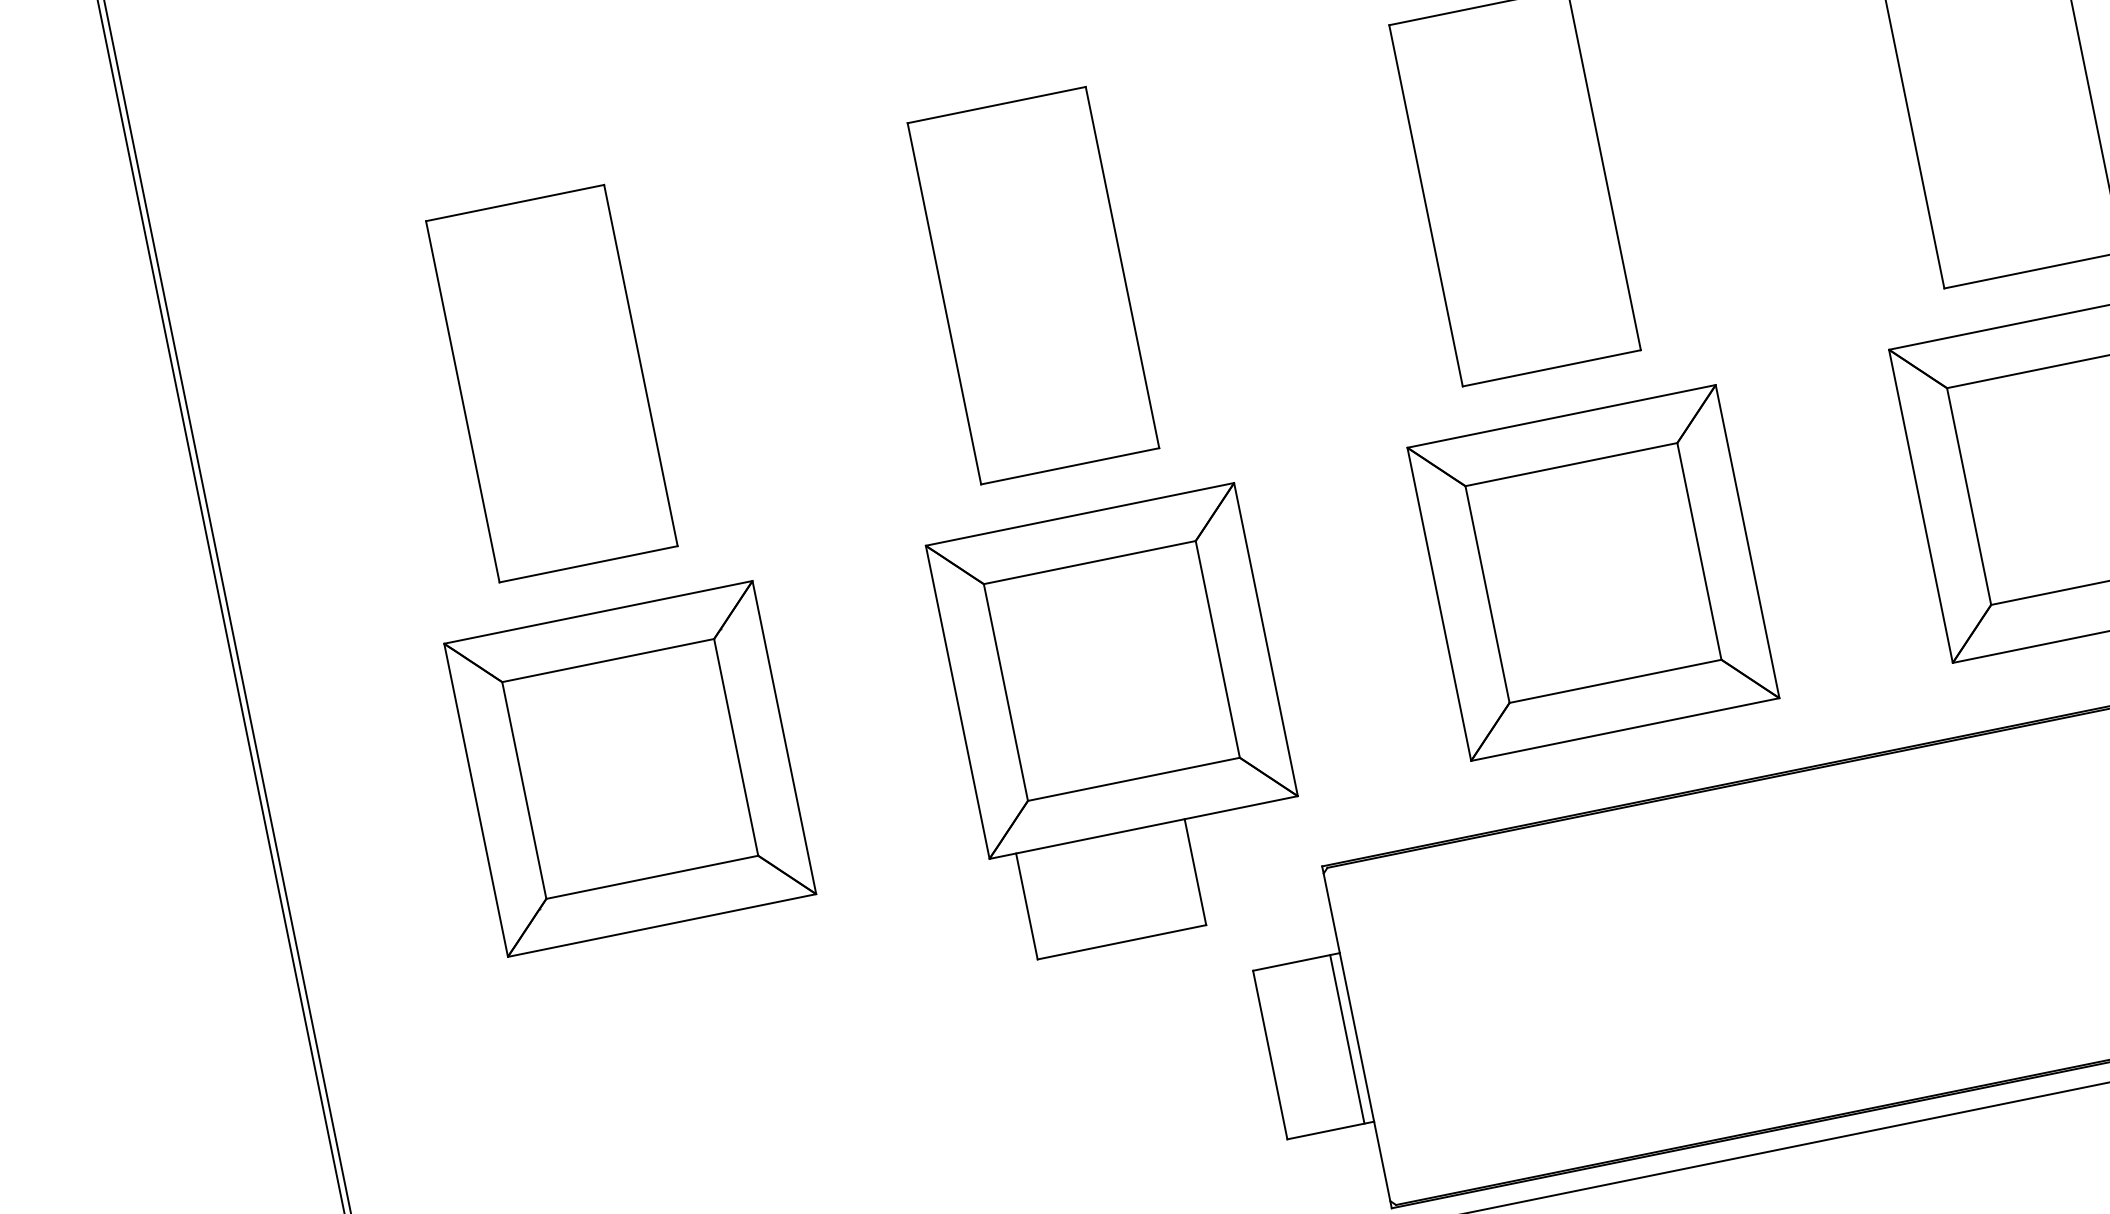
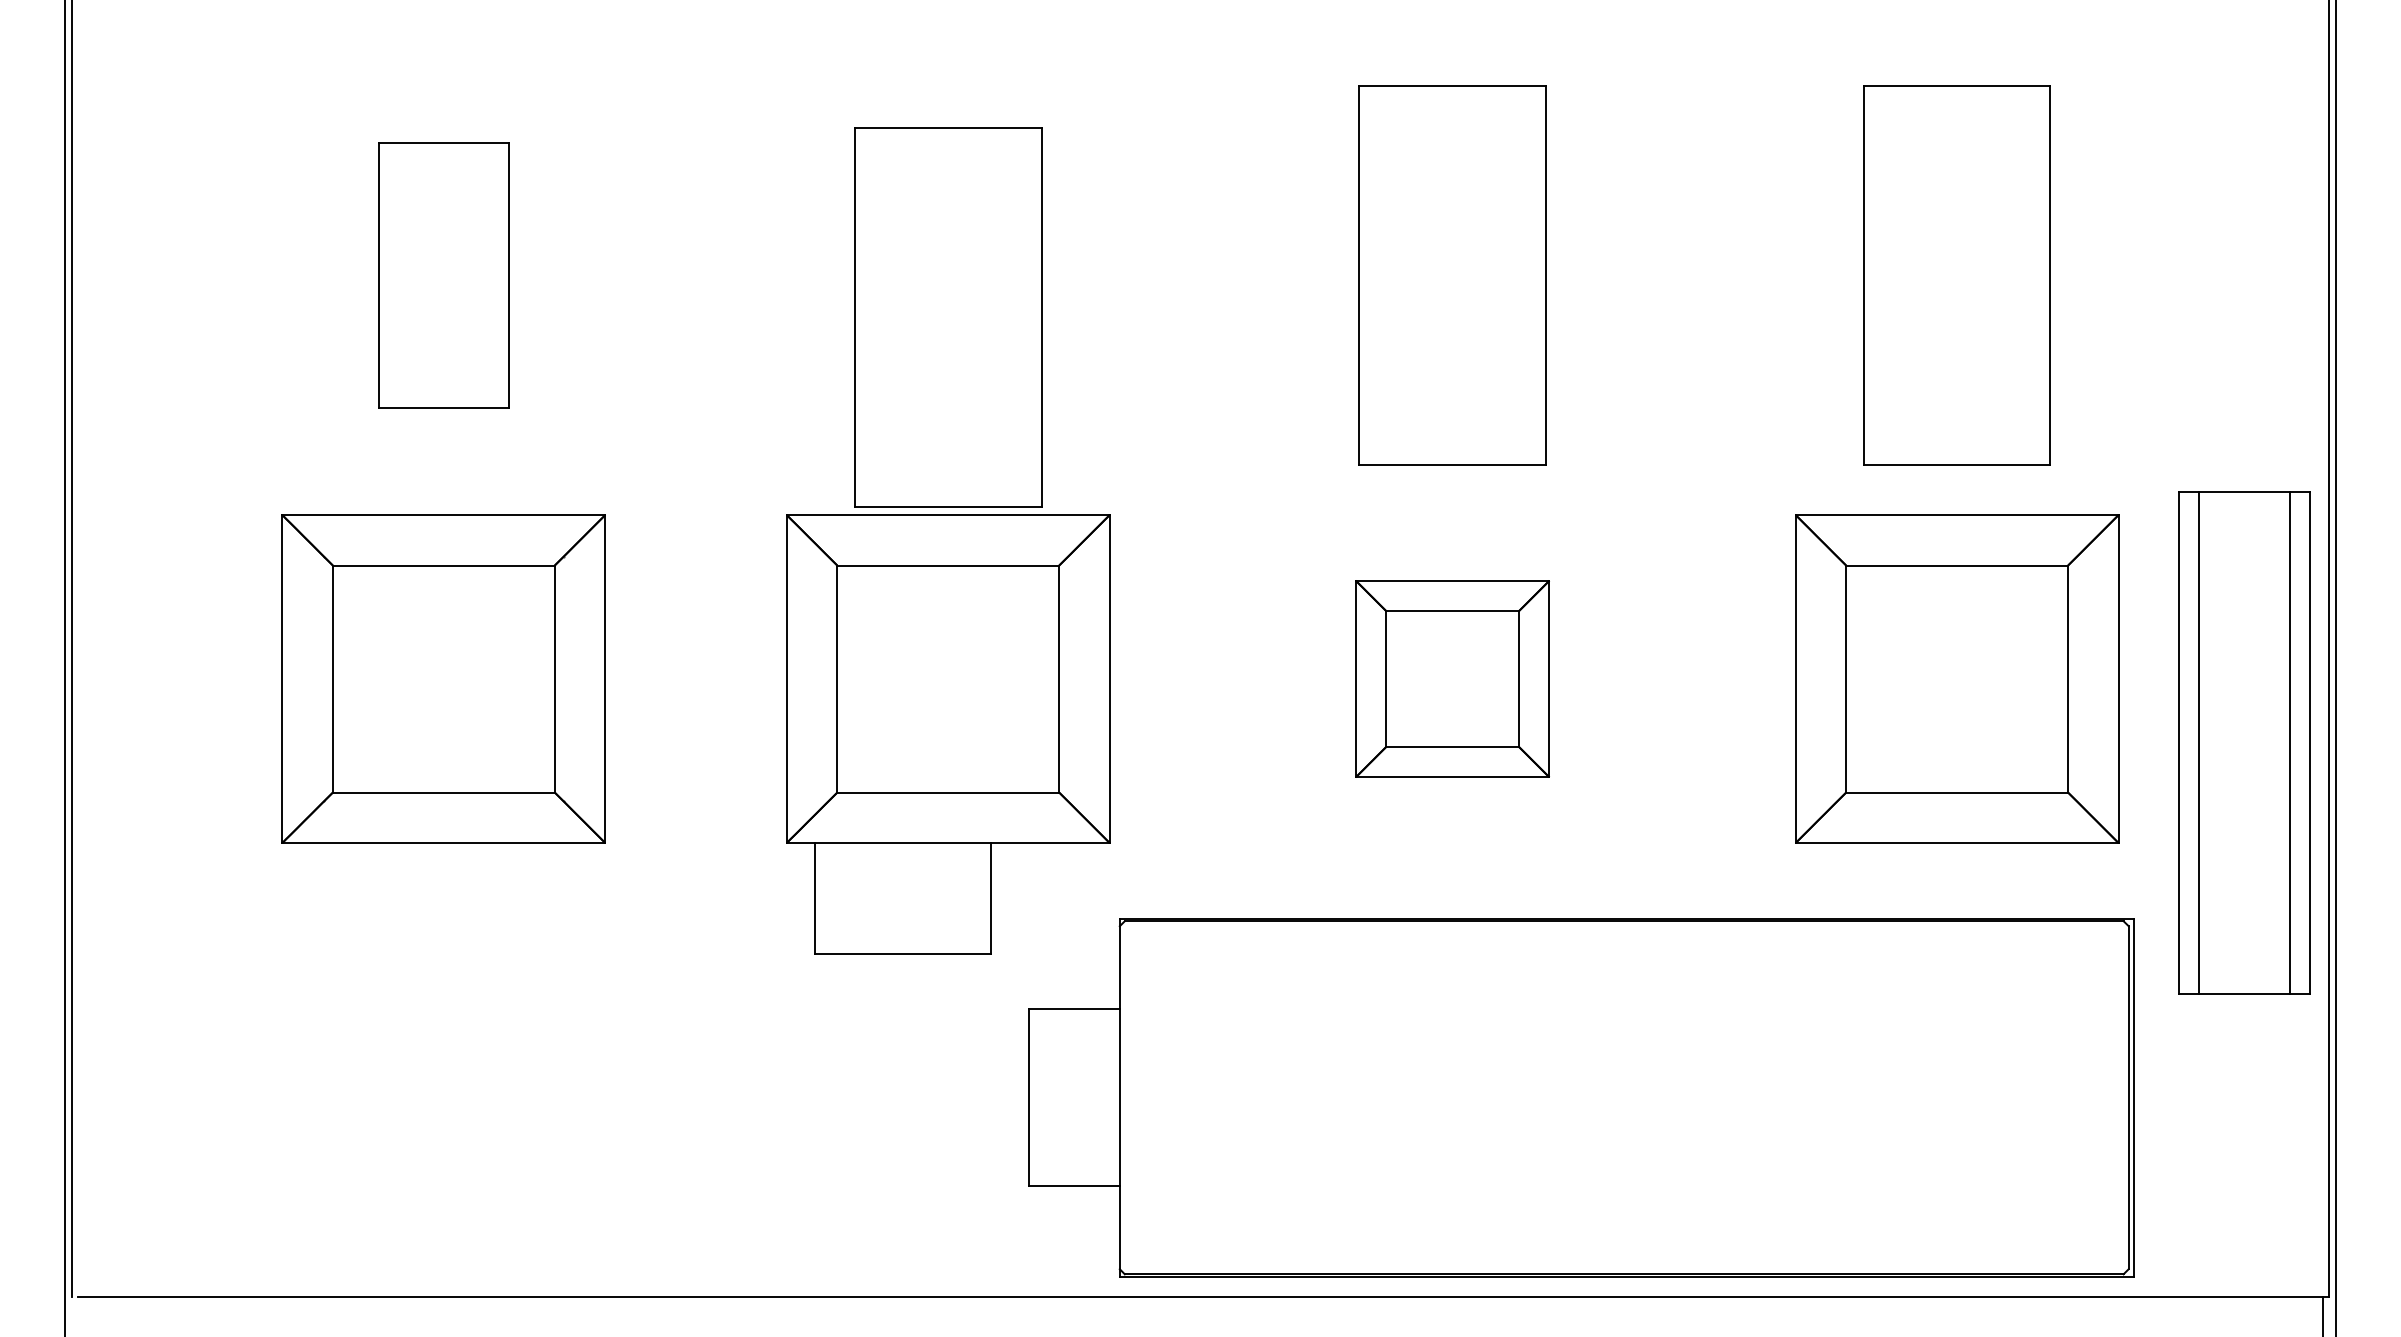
part: (1033, 285) -> (948, 317), moved
part: (551, 383) -> (443, 275), size x0.7
part: (1593, 572) -> (1452, 678), size x0.6
line: (1347, 1039) -> (1109, 1097), removed

